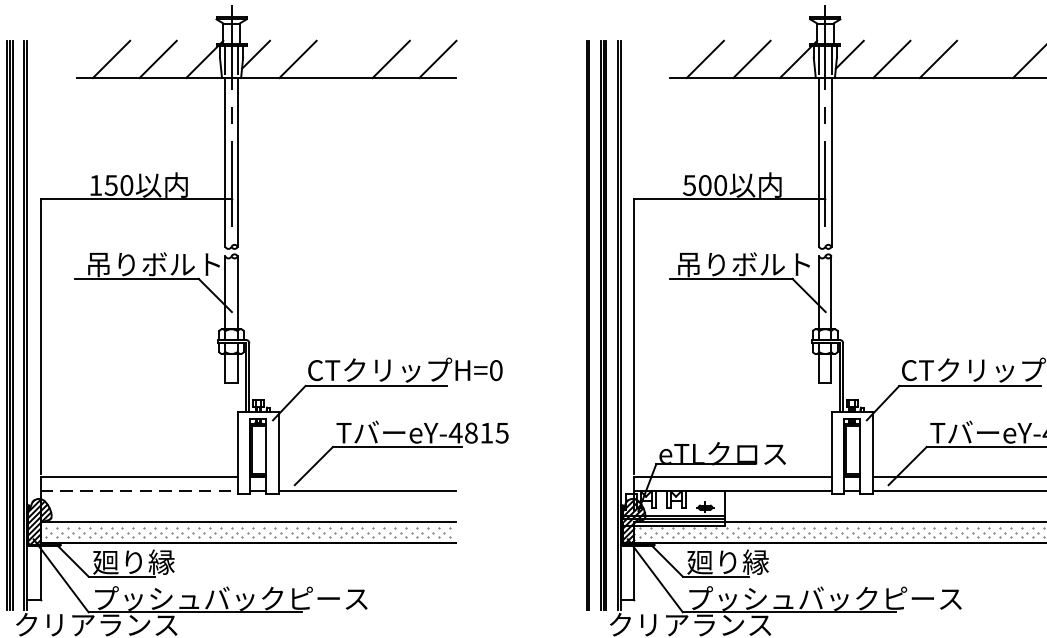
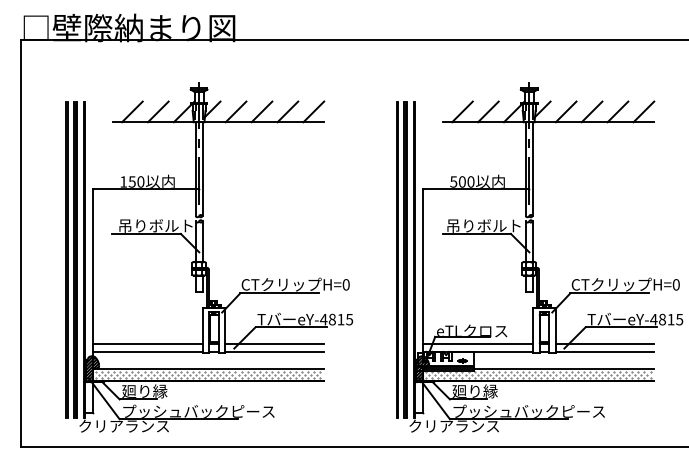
line: (343, 58) -> (261, 111), added
line: (984, 58) -> (617, 111), added
line: (367, 477) -> (274, 344), added
line: (138, 490) -> (147, 351), dashed -> solid

